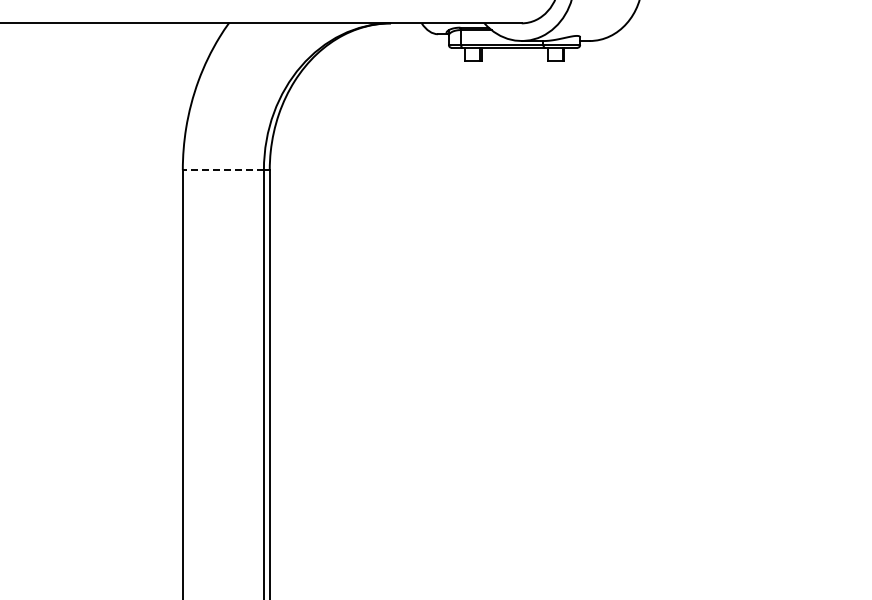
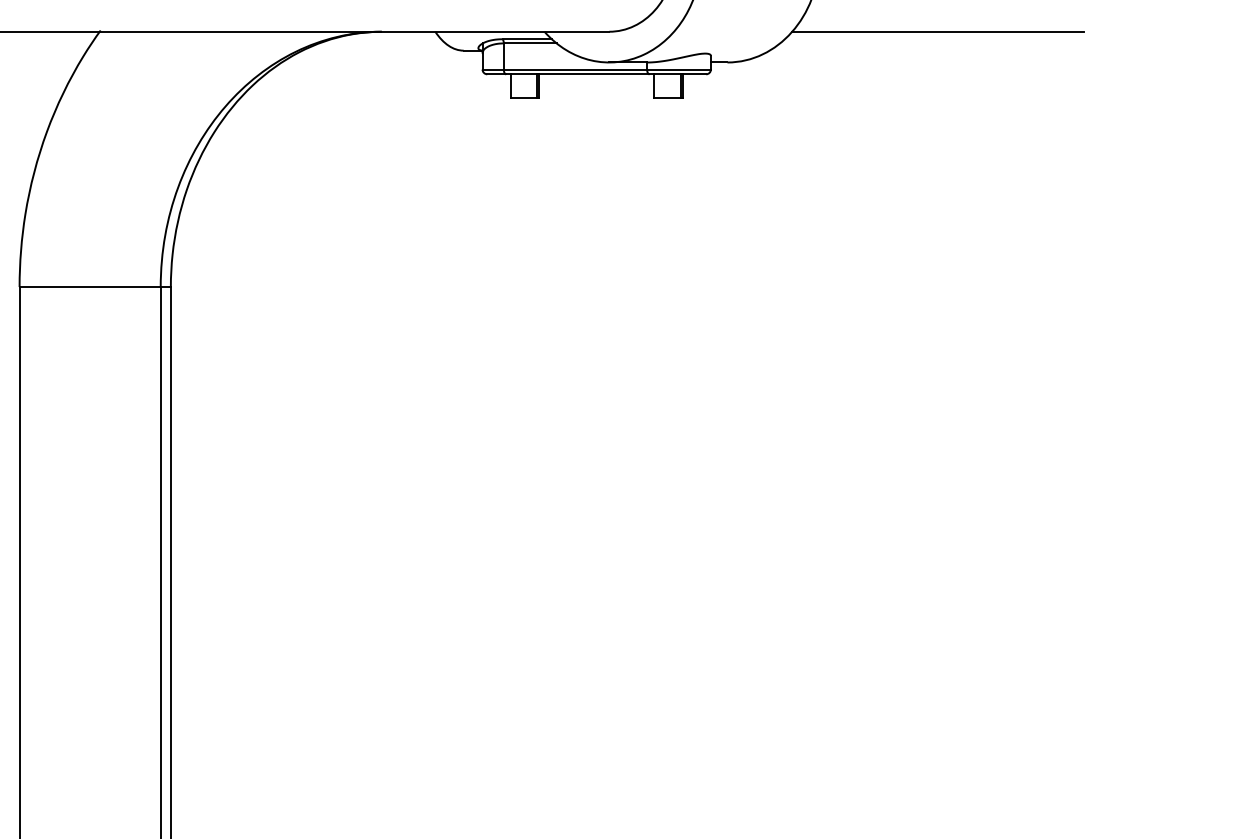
line: (710, 23) -> (937, 31), added
line: (223, 170) -> (90, 287), dashed -> solid

